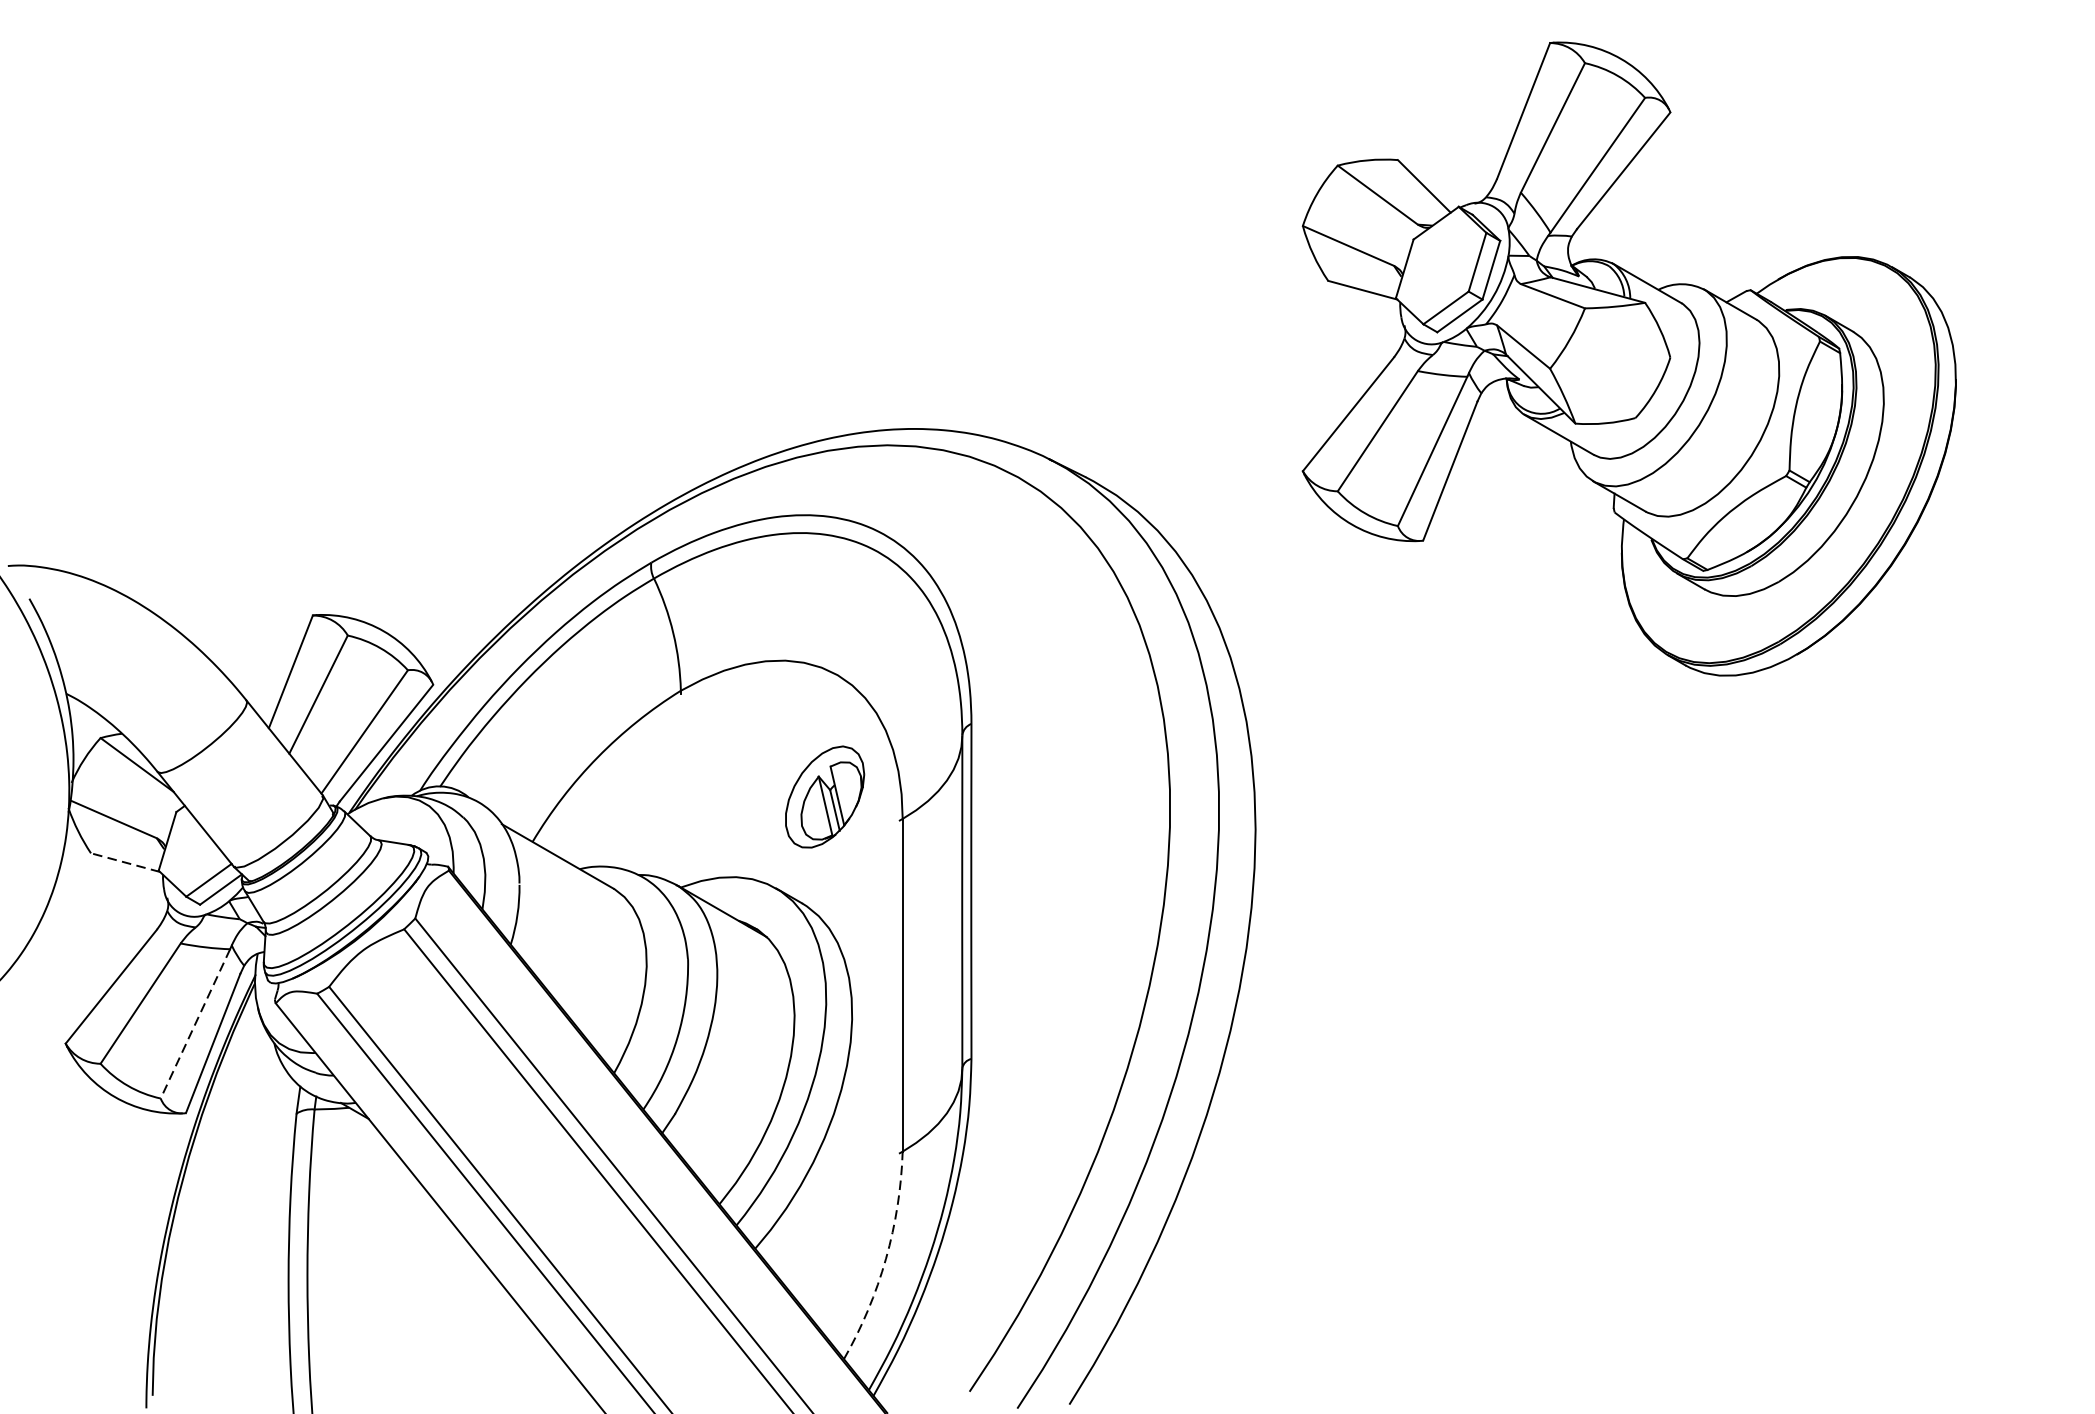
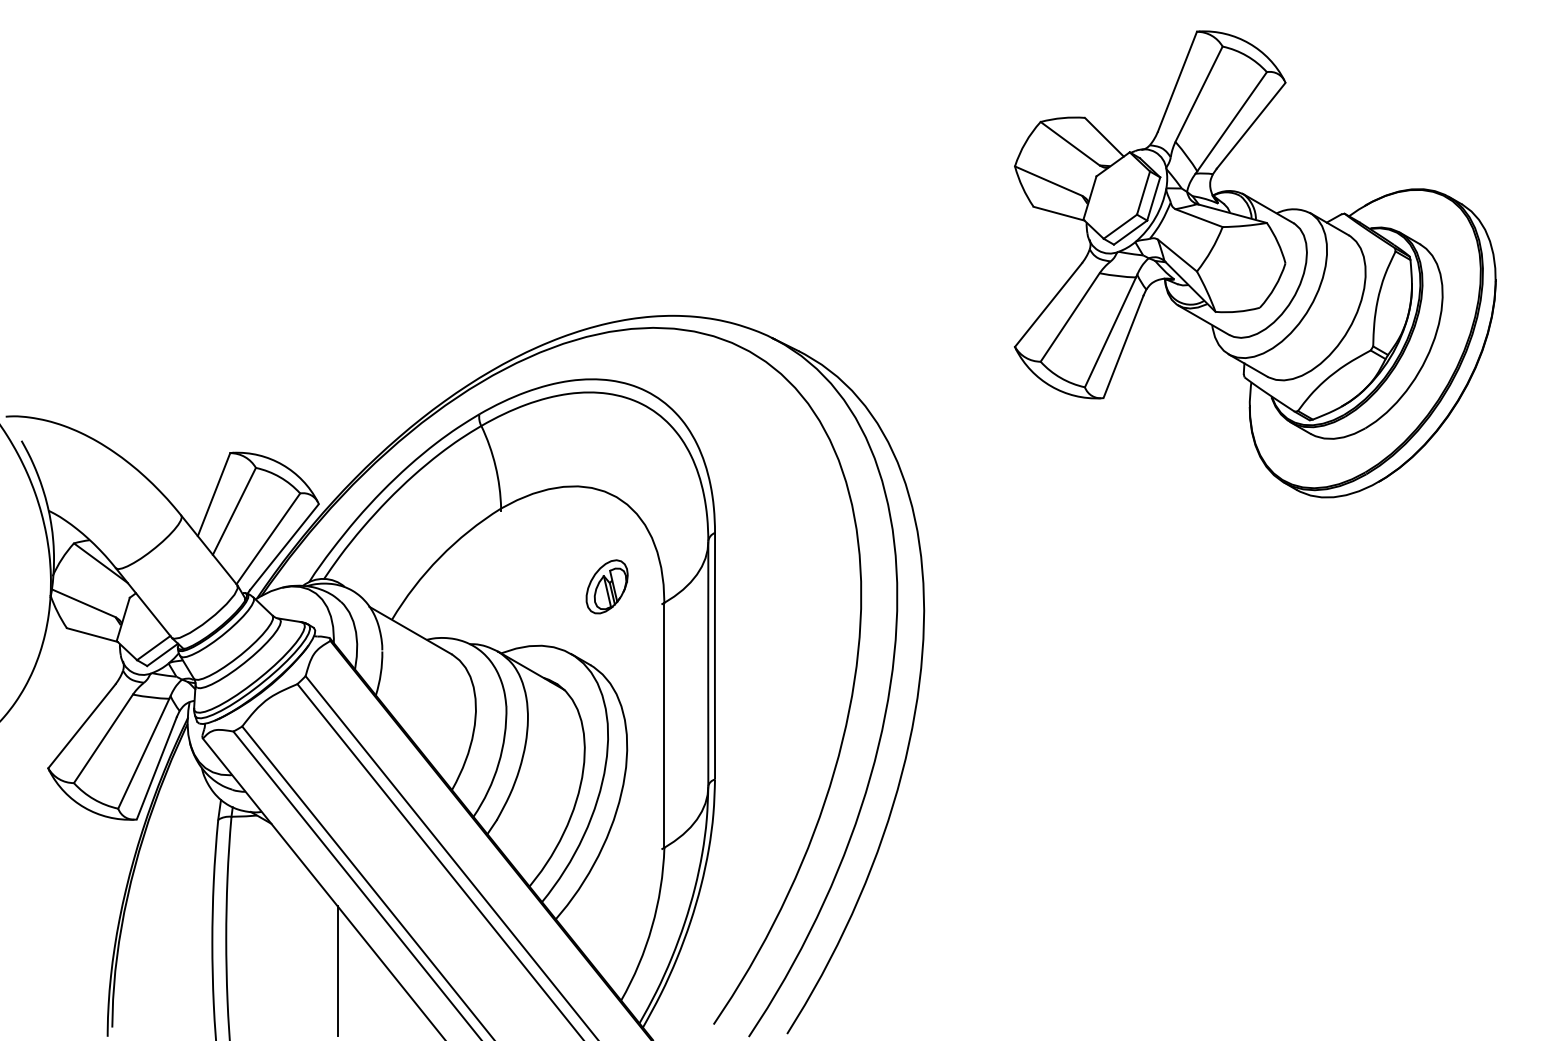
part: (1629, 359) -> (1255, 264), moved
part: (824, 796) -> (606, 586), size x0.71
line: (124, 861) -> (91, 634), dashed -> solid
line: (195, 1023) -> (143, 753), dashed -> solid
arc: (886, 1258) -> (652, 926), dashed -> solid
line: (458, 1319) -> (337, 971), added

